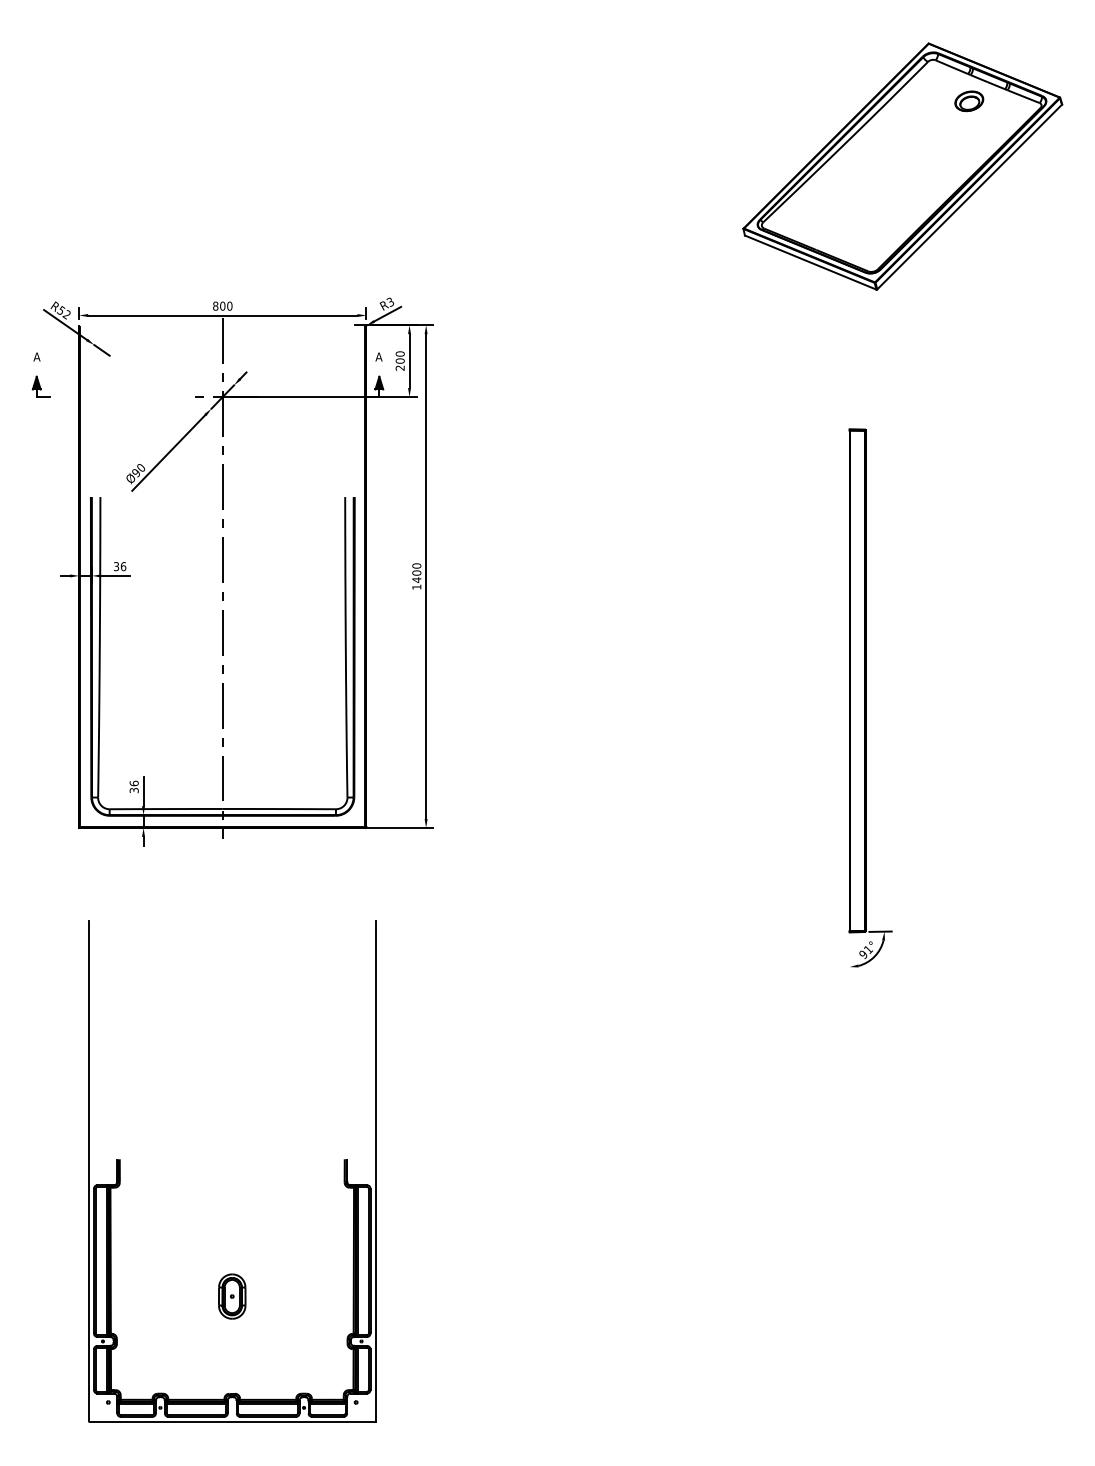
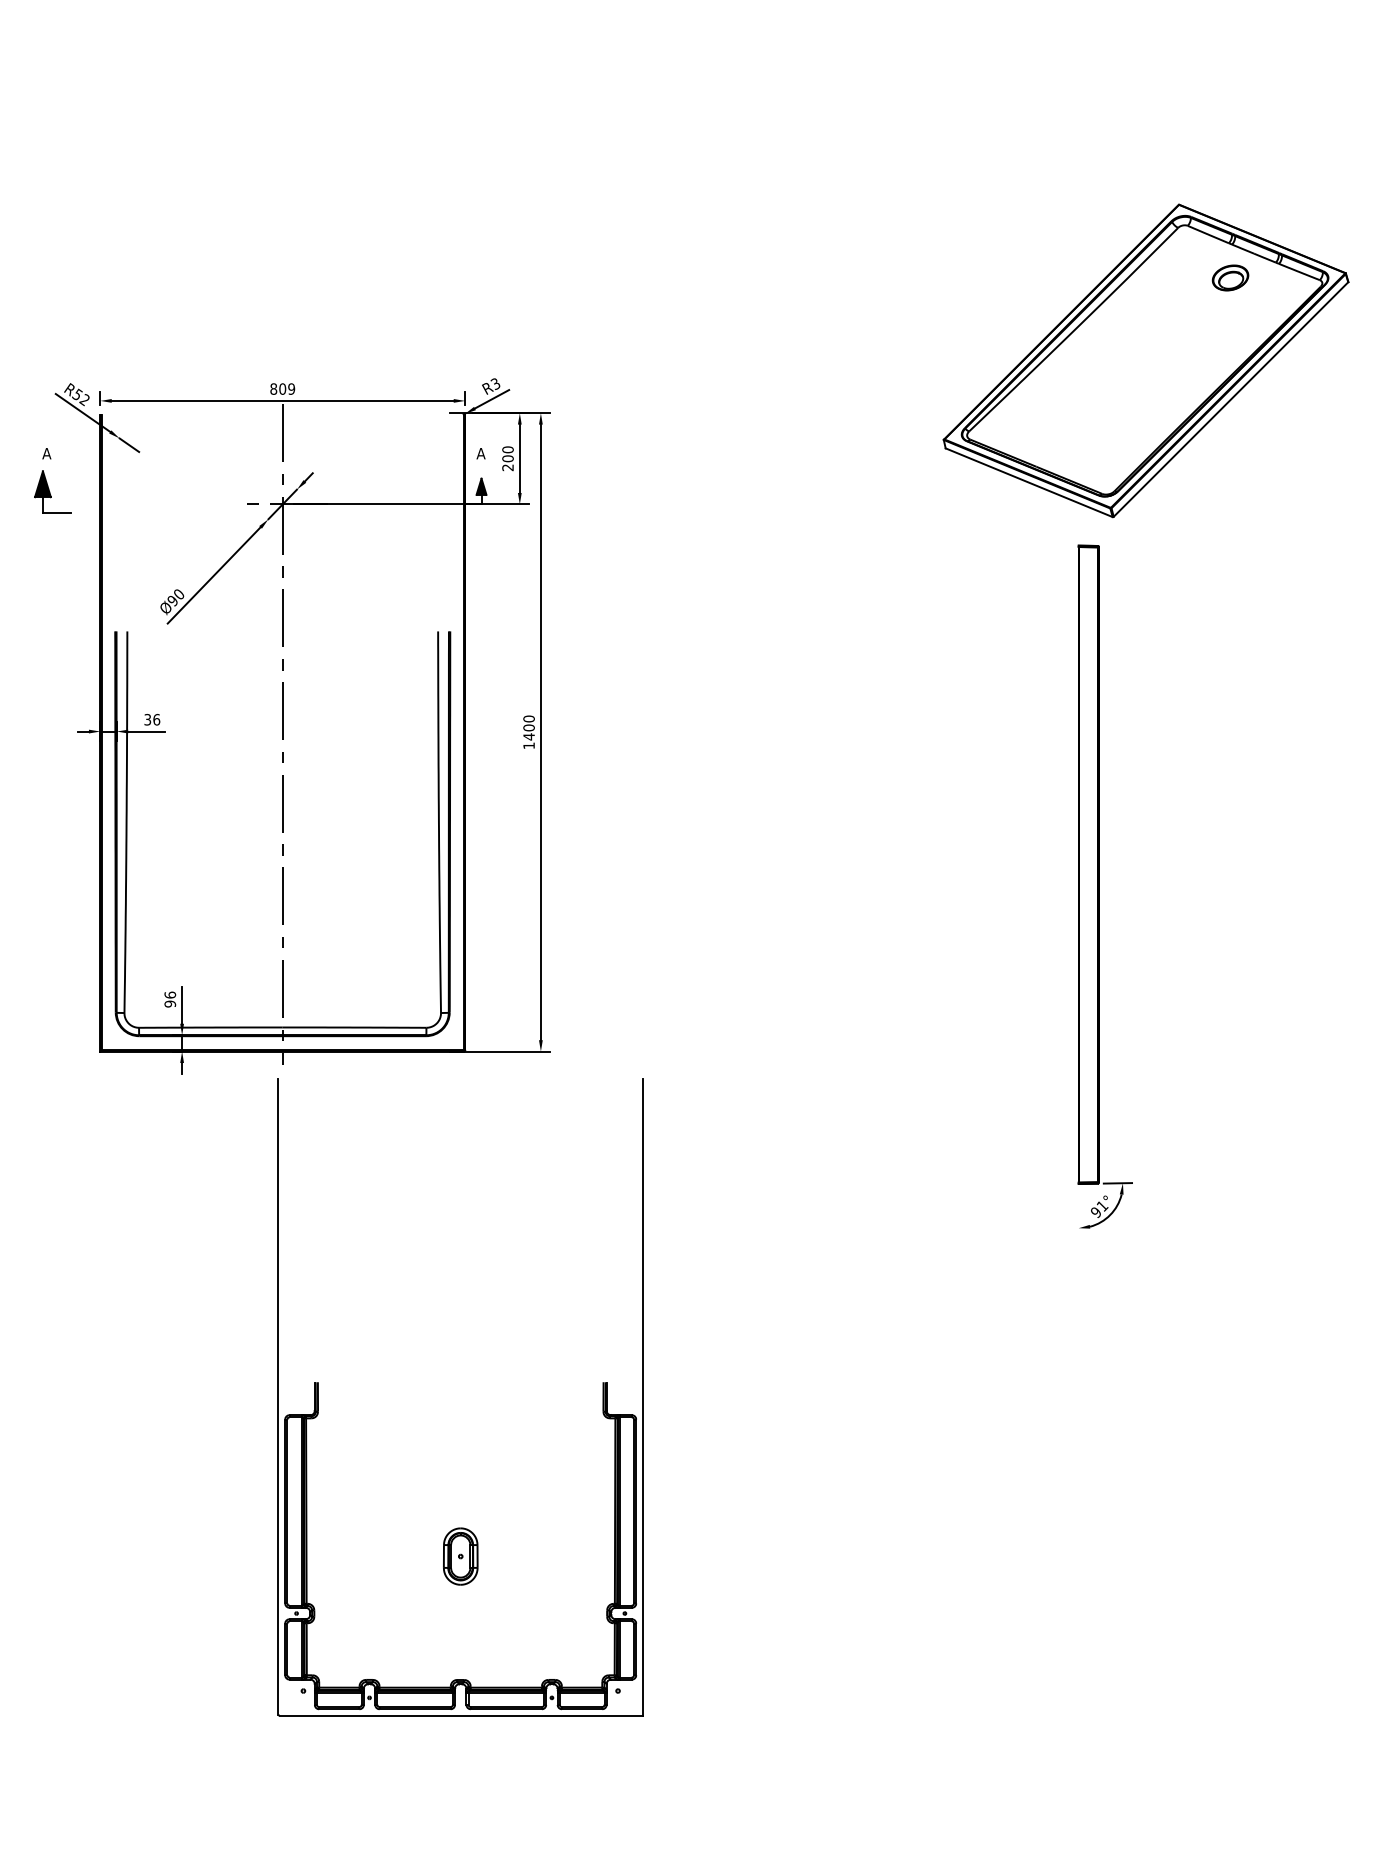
part: (902, 166) -> (1145, 360), moved
text: (229, 305) -> (291, 388), 800 -> 809
part: (41, 386) -> (52, 490), size x1.6
text: (133, 790) -> (169, 1003), 36 -> 96
part: (232, 1273) -> (460, 1527), moved

